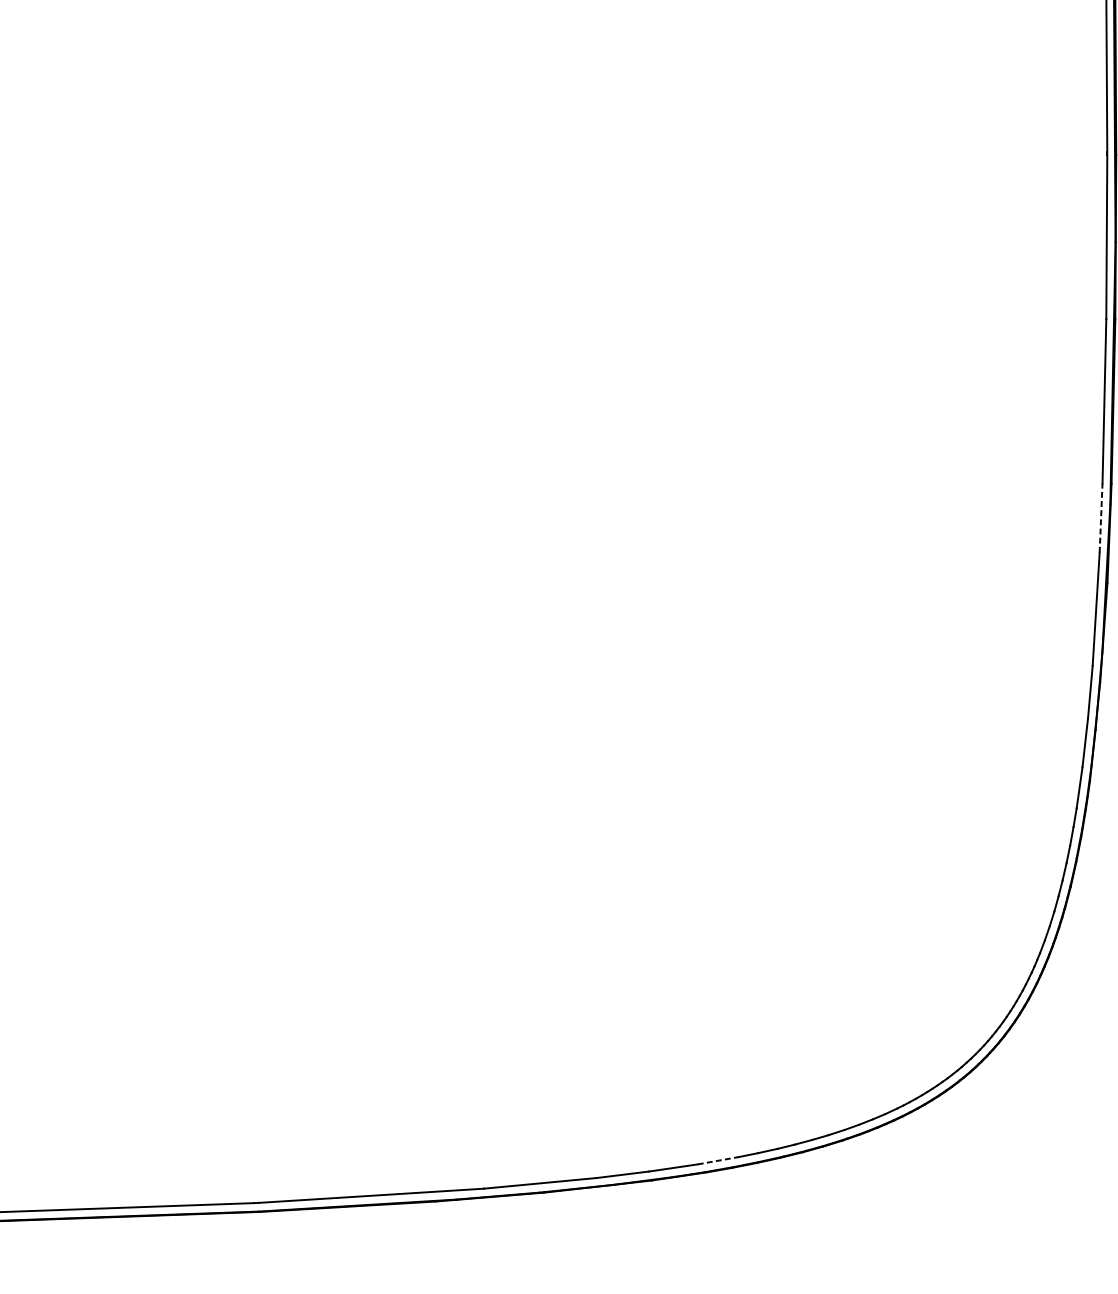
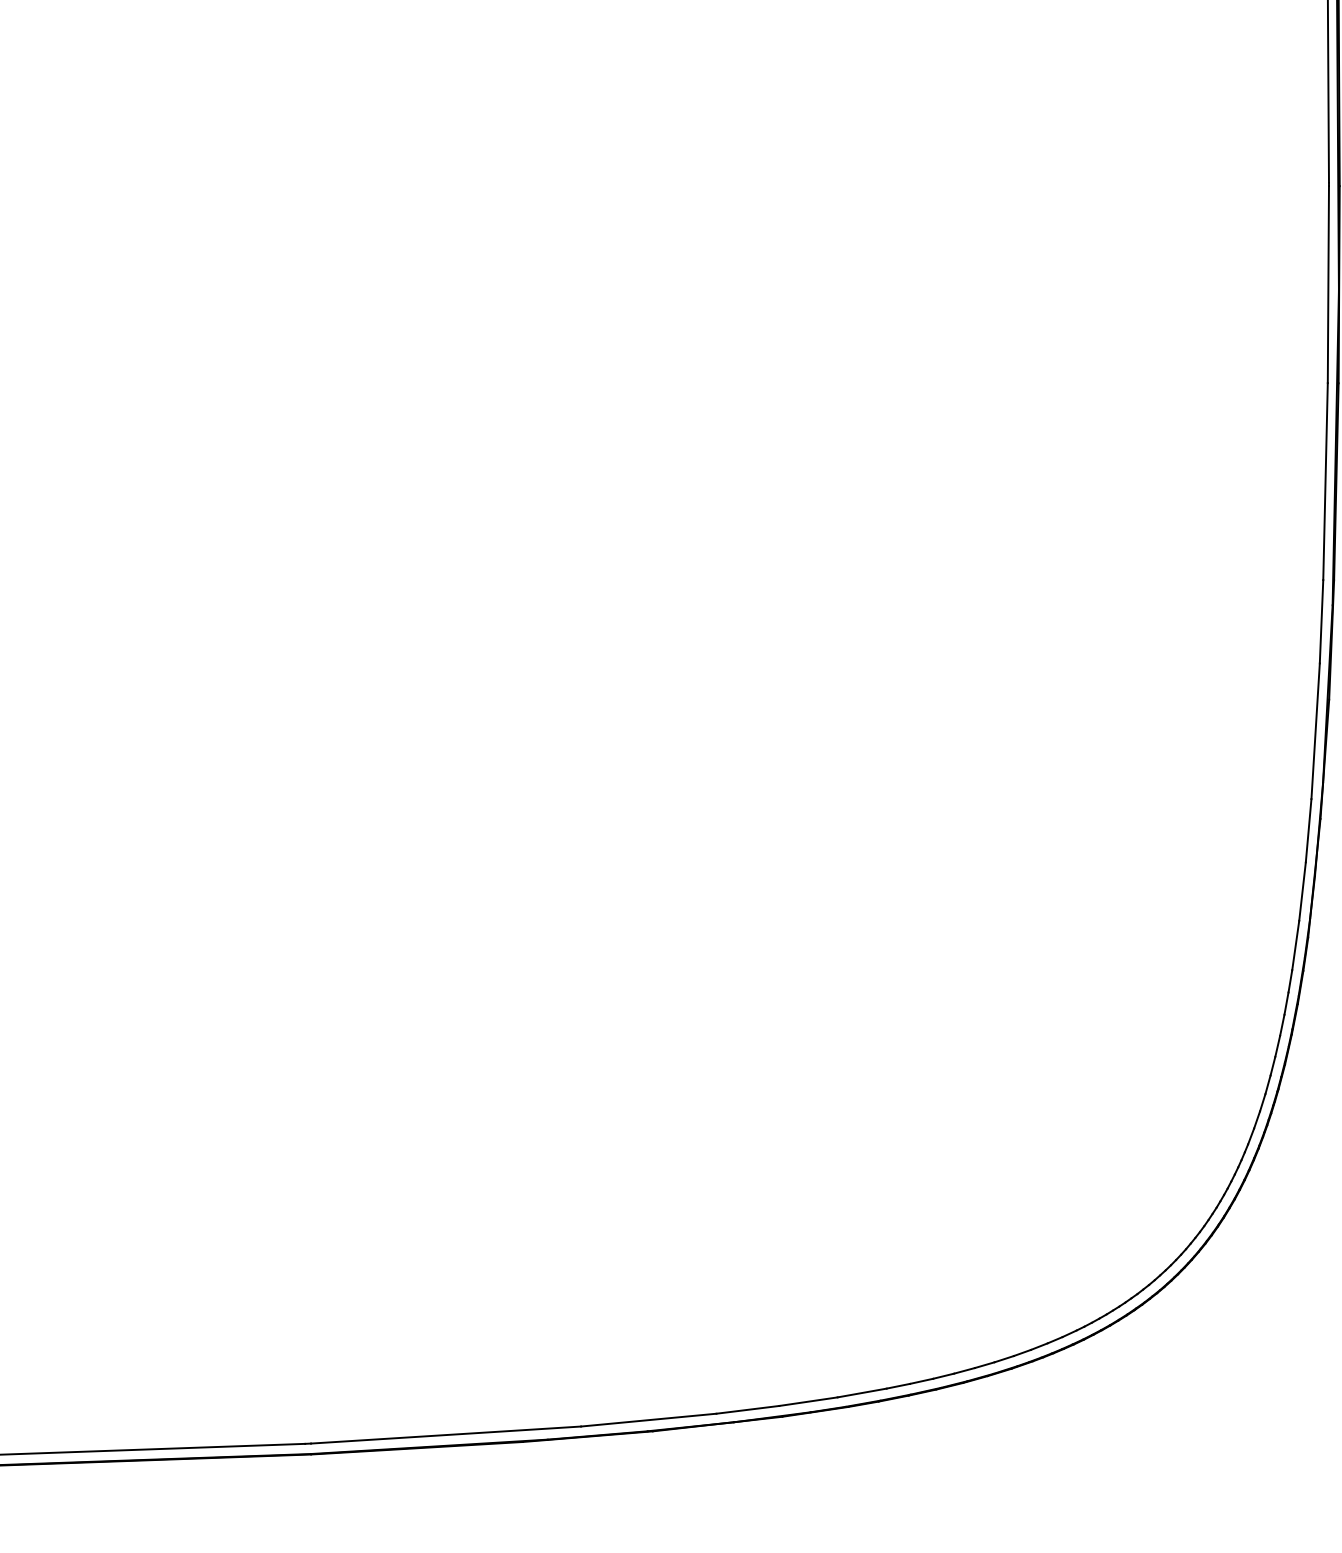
line: (1101, 517) -> (1321, 621), dashed -> solid
line: (718, 1161) -> (862, 1393), dashed -> solid

